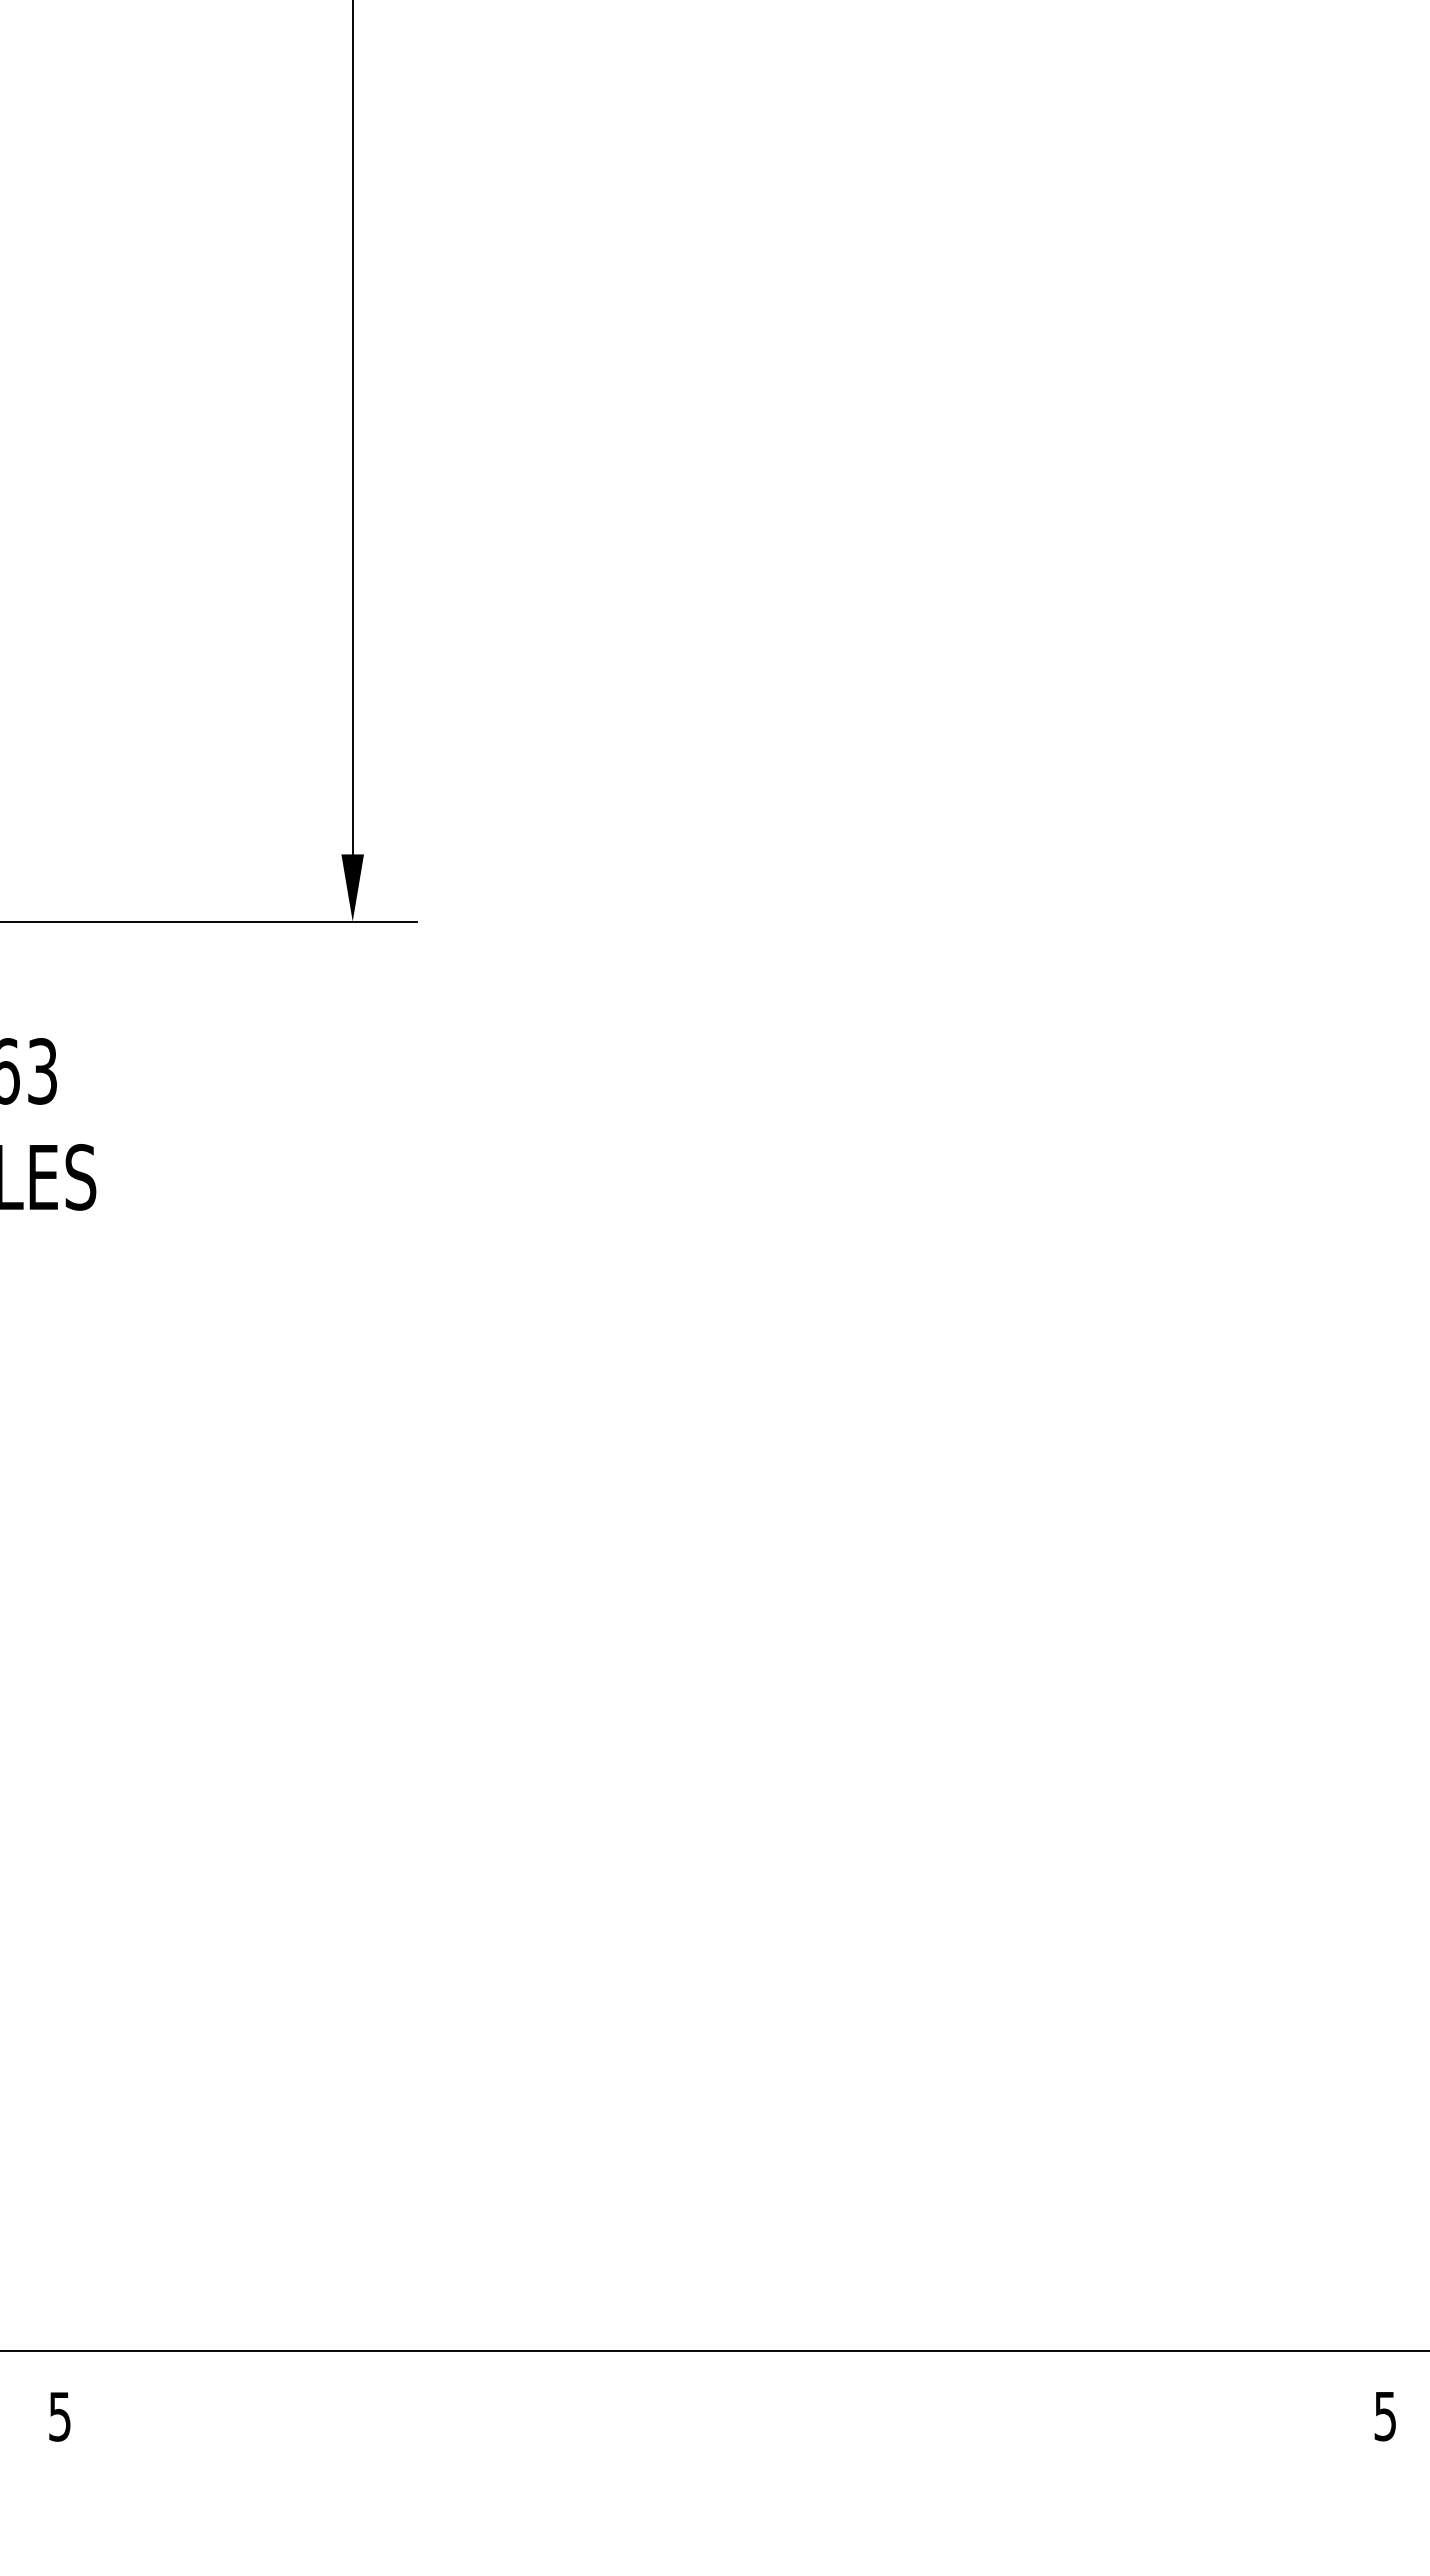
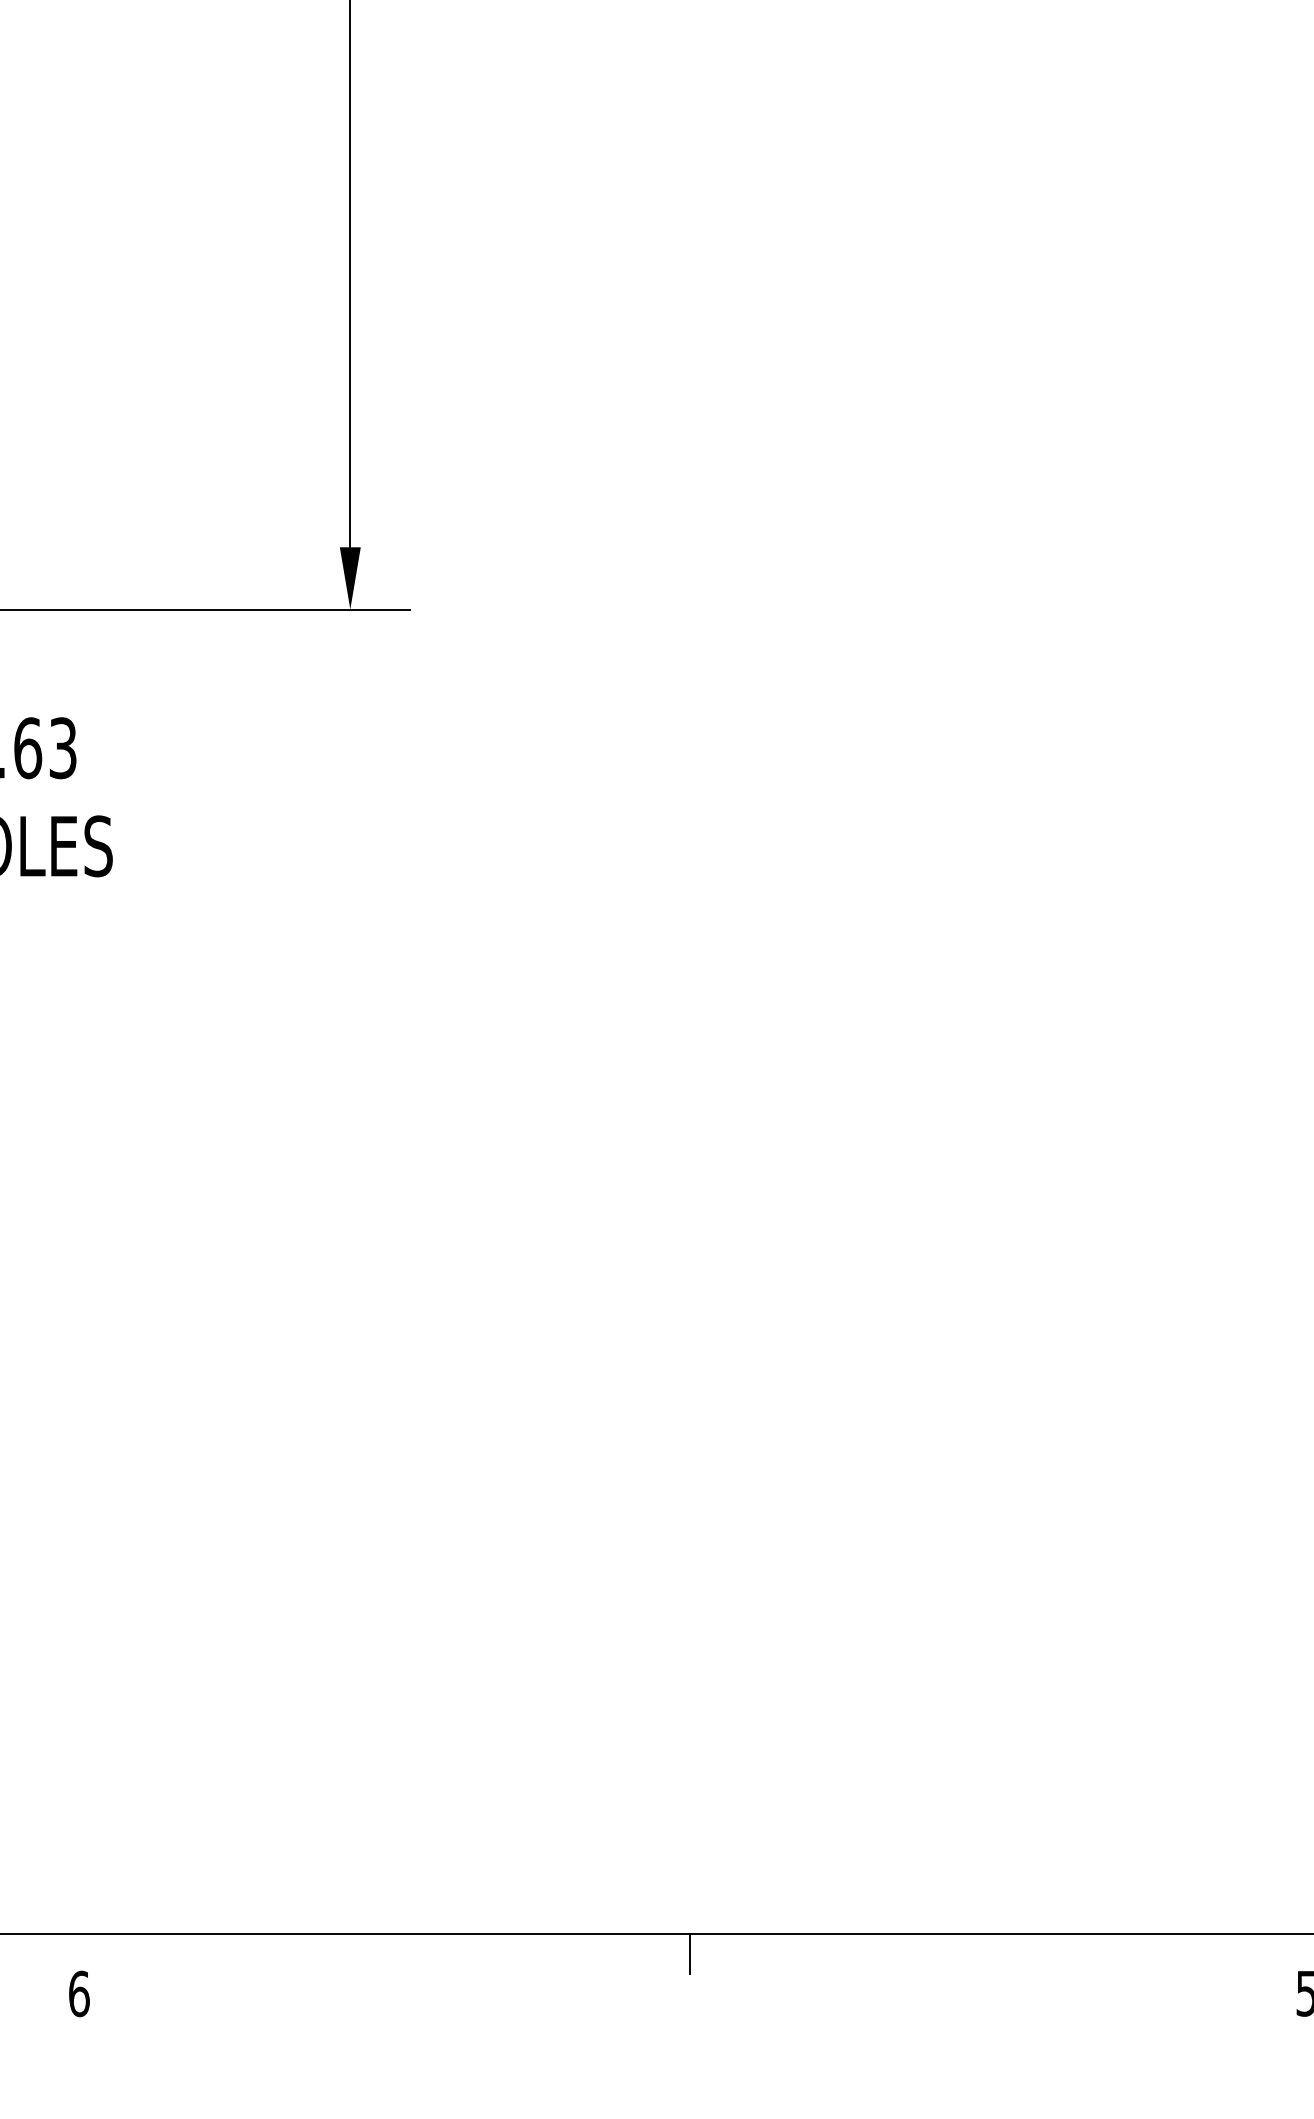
line: (720, 2373) -> (690, 1953), added
text: (60, 2416) -> (79, 1993), 5 -> 6

